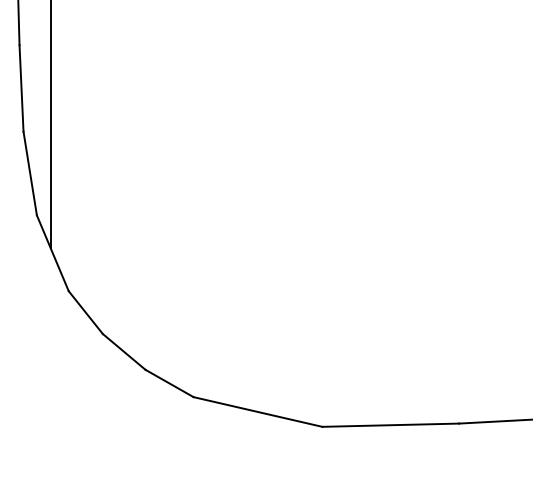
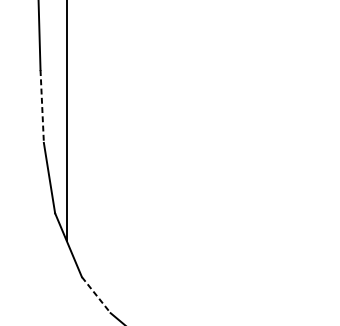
line: (21, 88) -> (42, 106), solid -> dashed
line: (86, 312) -> (96, 295), solid -> dashed

